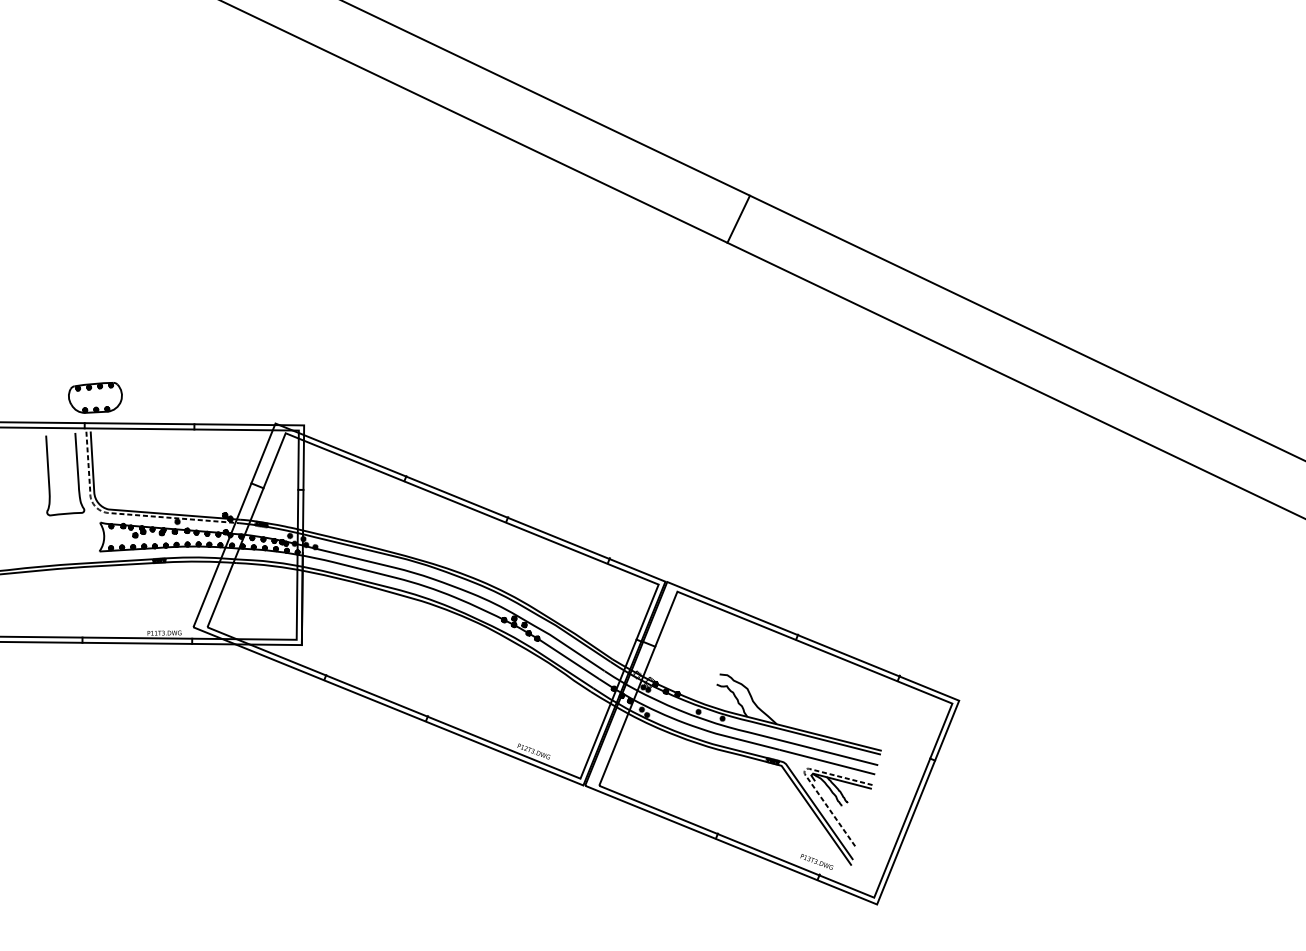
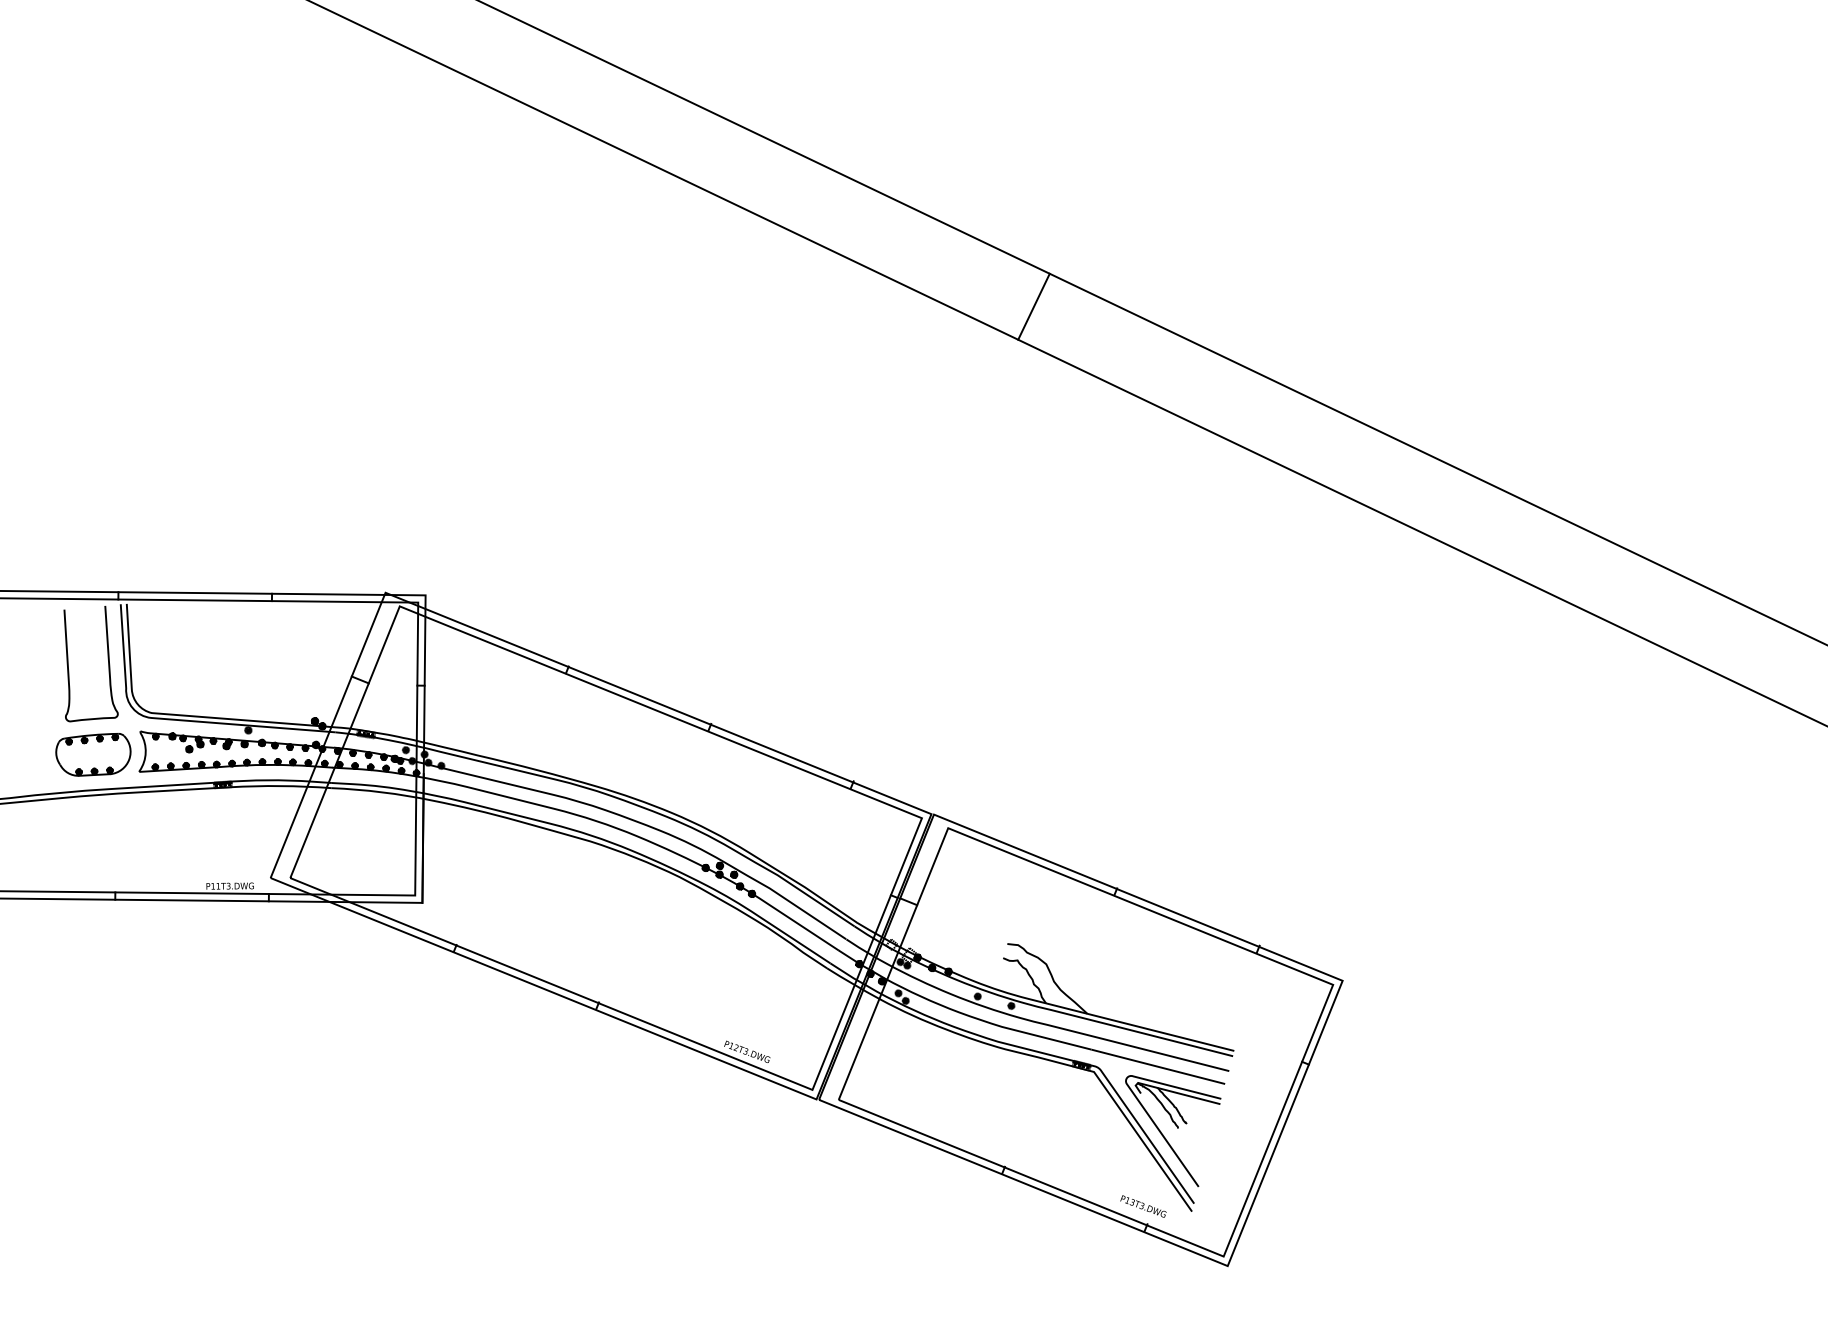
part: (95, 397) -> (93, 754), moved
line: (124, 514) -> (173, 719), dashed -> solid
line: (806, 776) -> (1129, 1087), dashed -> solid

